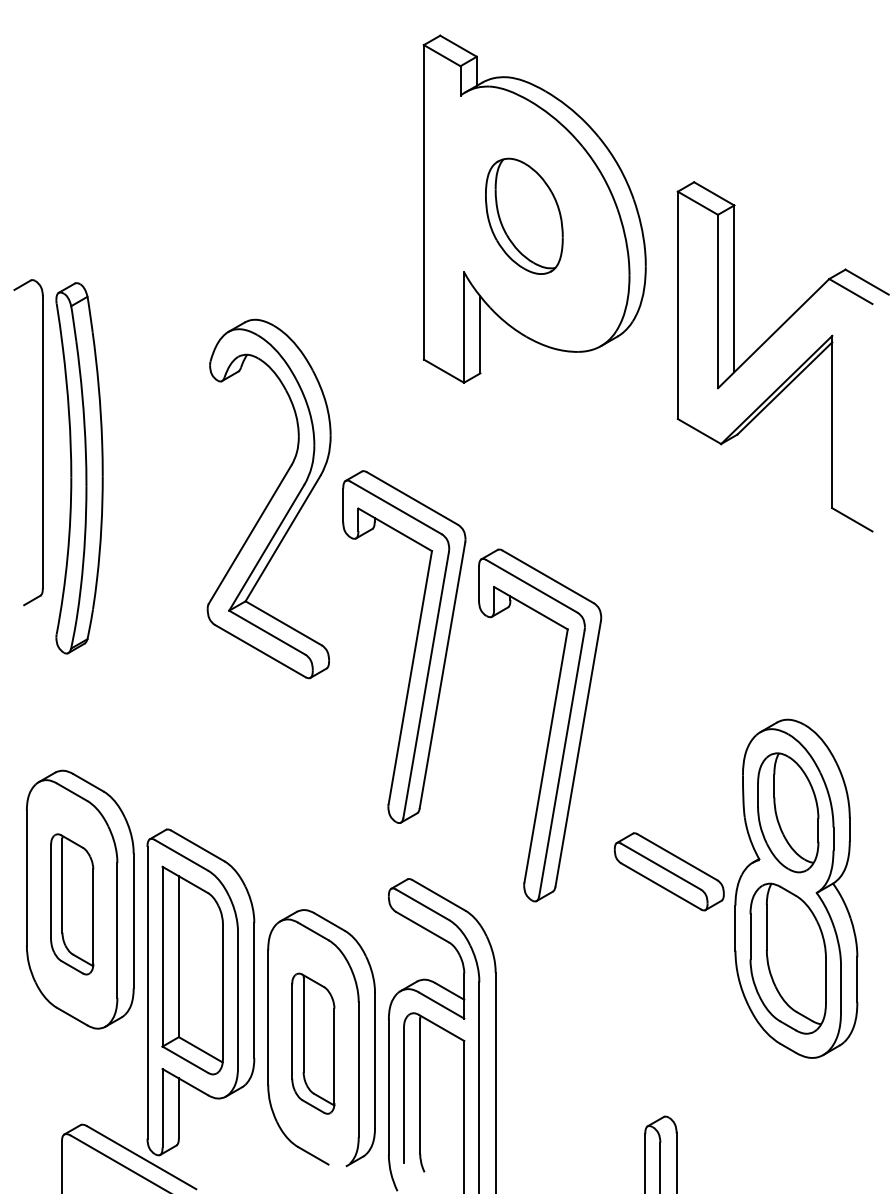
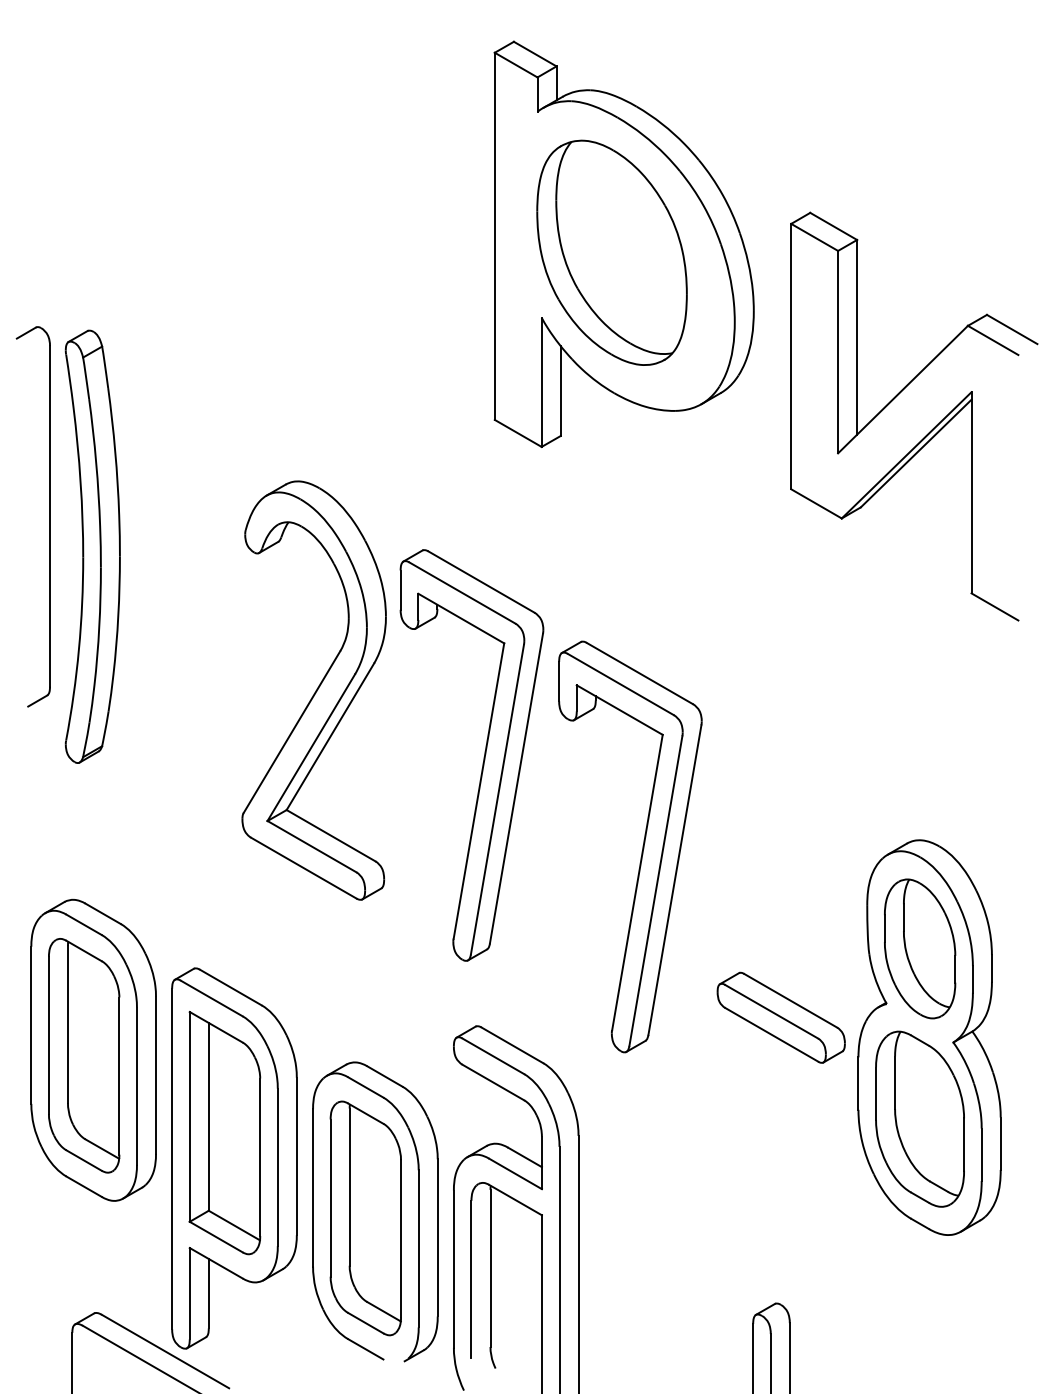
part: (523, 216) -> (611, 252), size x1.67
part: (268, 498) -> (313, 690), moved
part: (72, 904) -> (84, 1055), size x1.43
part: (313, 1043) -> (365, 1218), size x1.43

